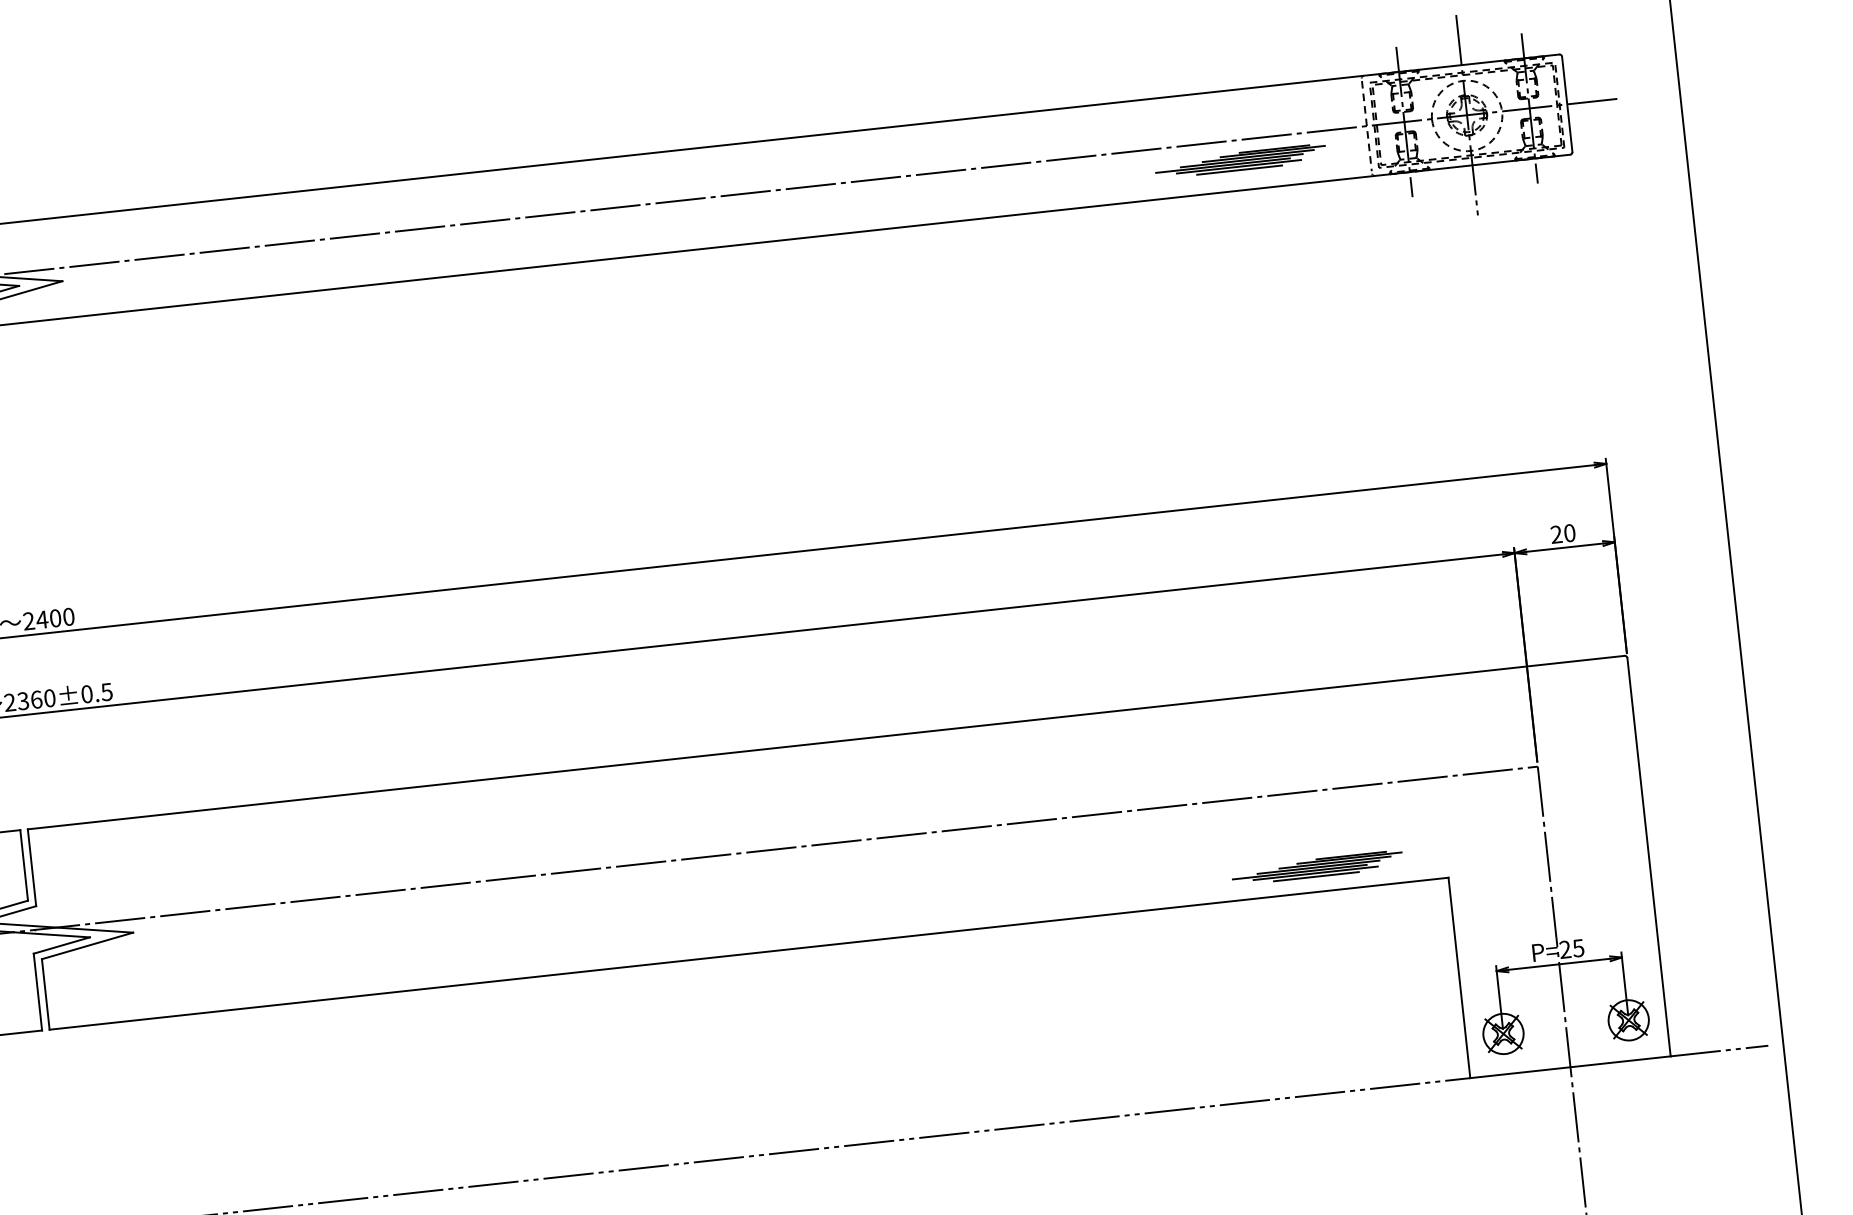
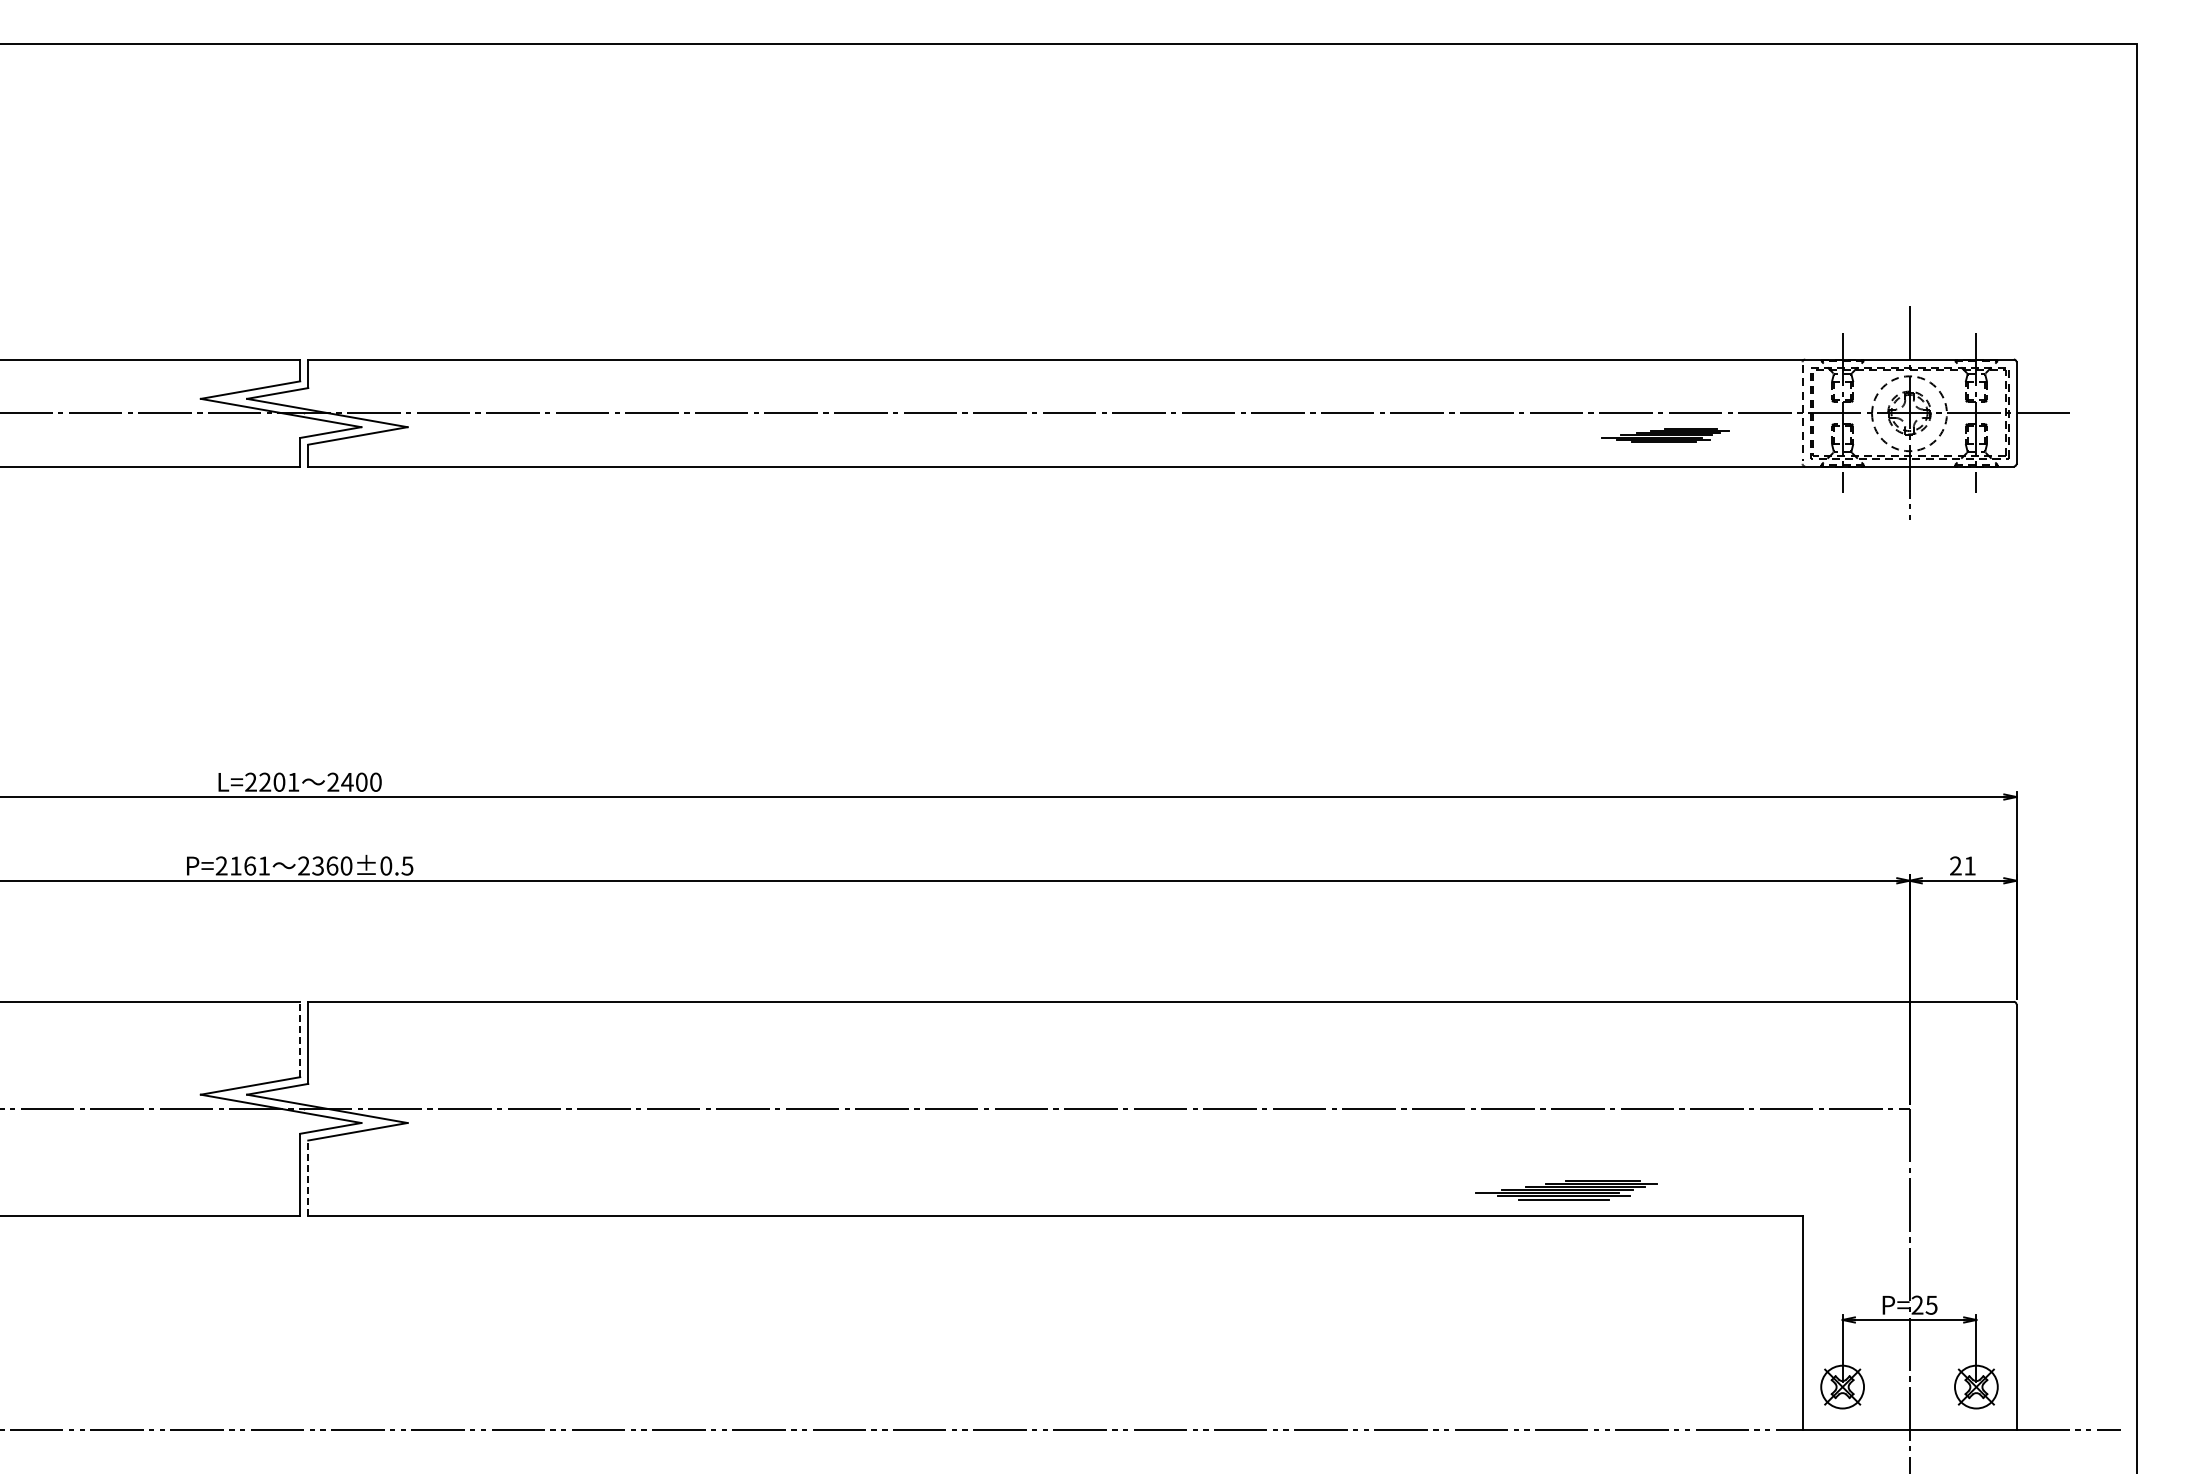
part: (1240, 161) -> (1665, 435), size x0.7
text: (1569, 532) -> (1969, 865), 20 -> 21
line: (24, 865) -> (300, 1039), solid -> dashed
part: (1317, 867) -> (1566, 1190), moved
line: (46, 994) -> (308, 1178), solid -> dashed

